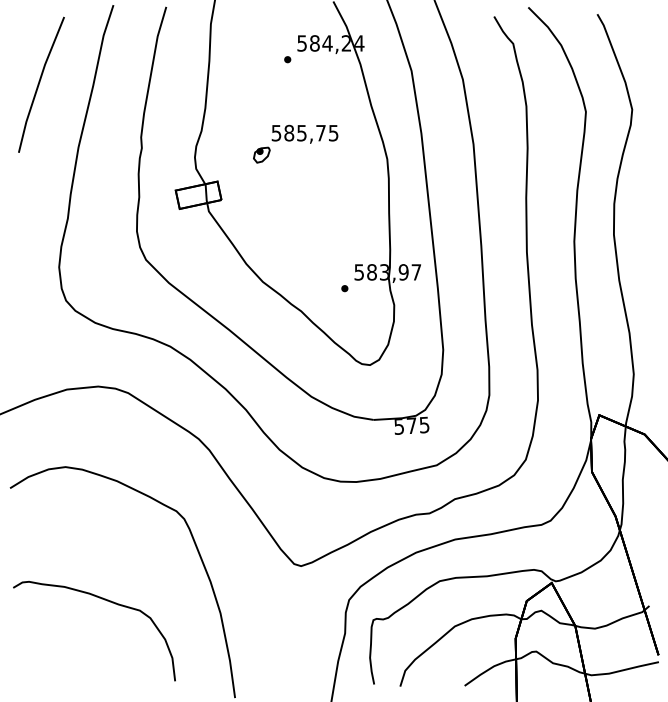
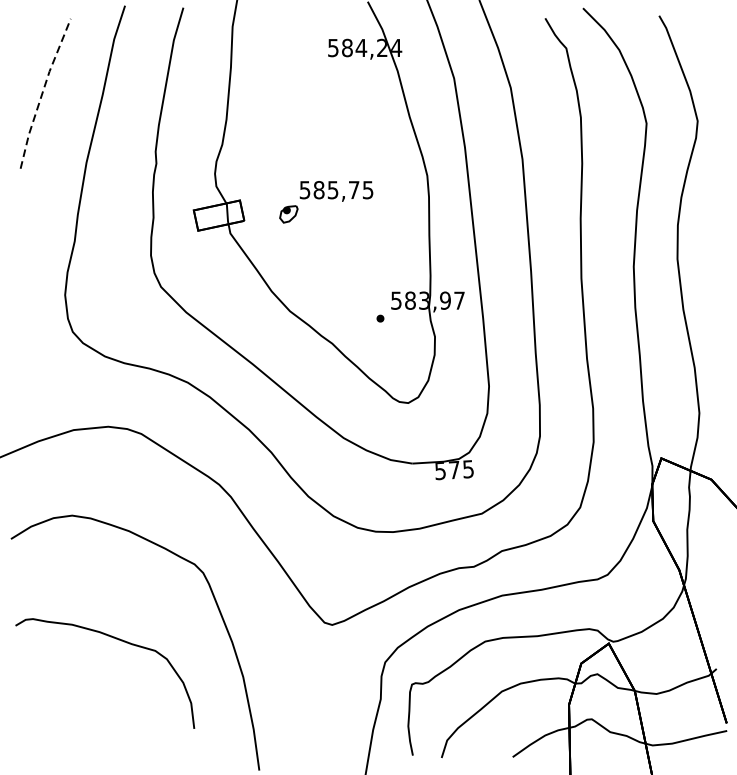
part: (287, 59) -> (317, 65), removed
line: (38, 83) -> (42, 92), solid -> dashed
part: (295, 143) -> (326, 201), moved
curve: (104, 600) -> (116, 639), moved

